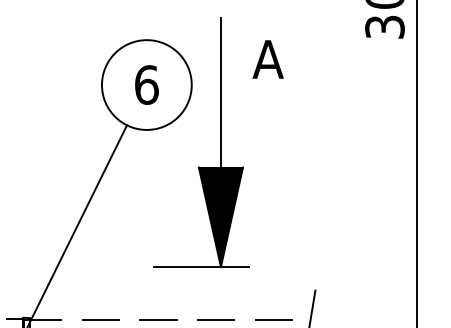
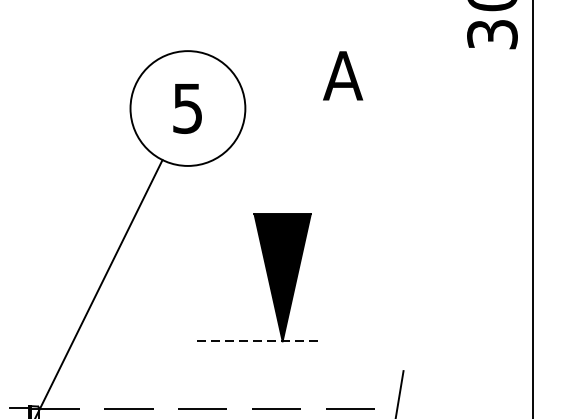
text: (146, 84) -> (187, 107), 6 -> 5
line: (220, 92) -> (282, 118), removed
line: (201, 266) -> (257, 340), solid -> dashed

